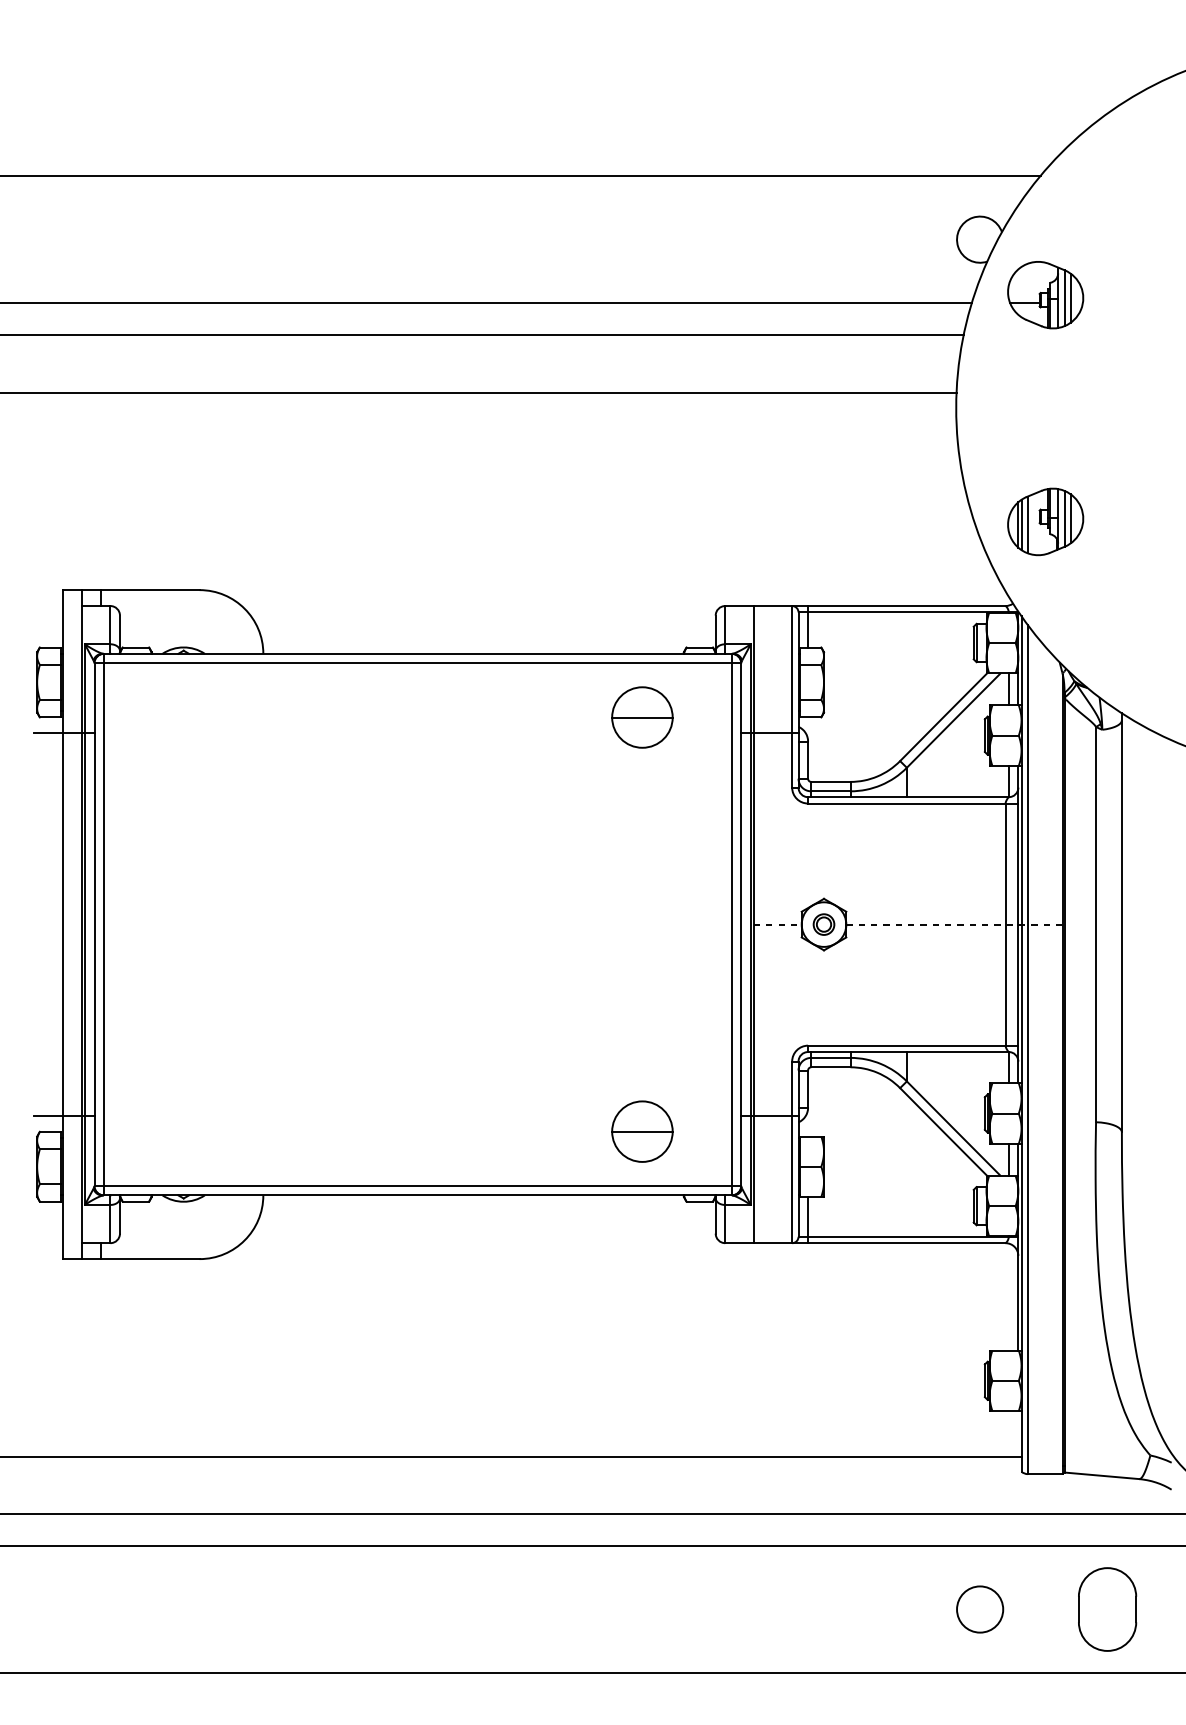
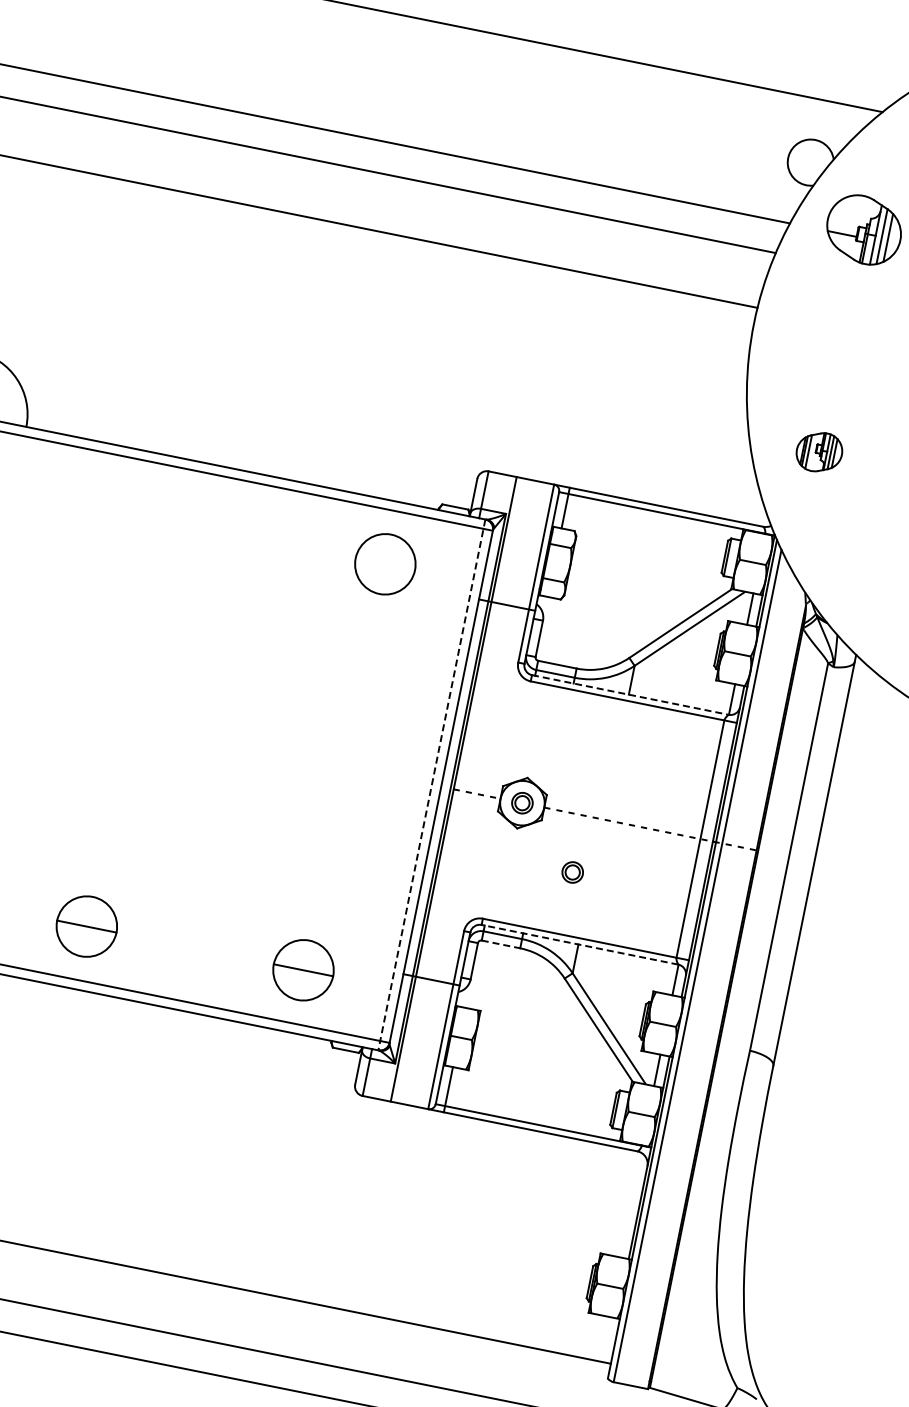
part: (1045, 521) -> (819, 451), size x0.6
line: (642, 717) -> (385, 564), removed
line: (908, 797) -> (630, 695), solid -> dashed
line: (731, 924) -> (431, 784), solid -> dashed
part: (886, 982) -> (572, 872), added
line: (907, 1052) -> (578, 945), solid -> dashed
line: (830, 1067) -> (500, 944), solid -> dashed
part: (421, 1131) -> (86, 926), added

